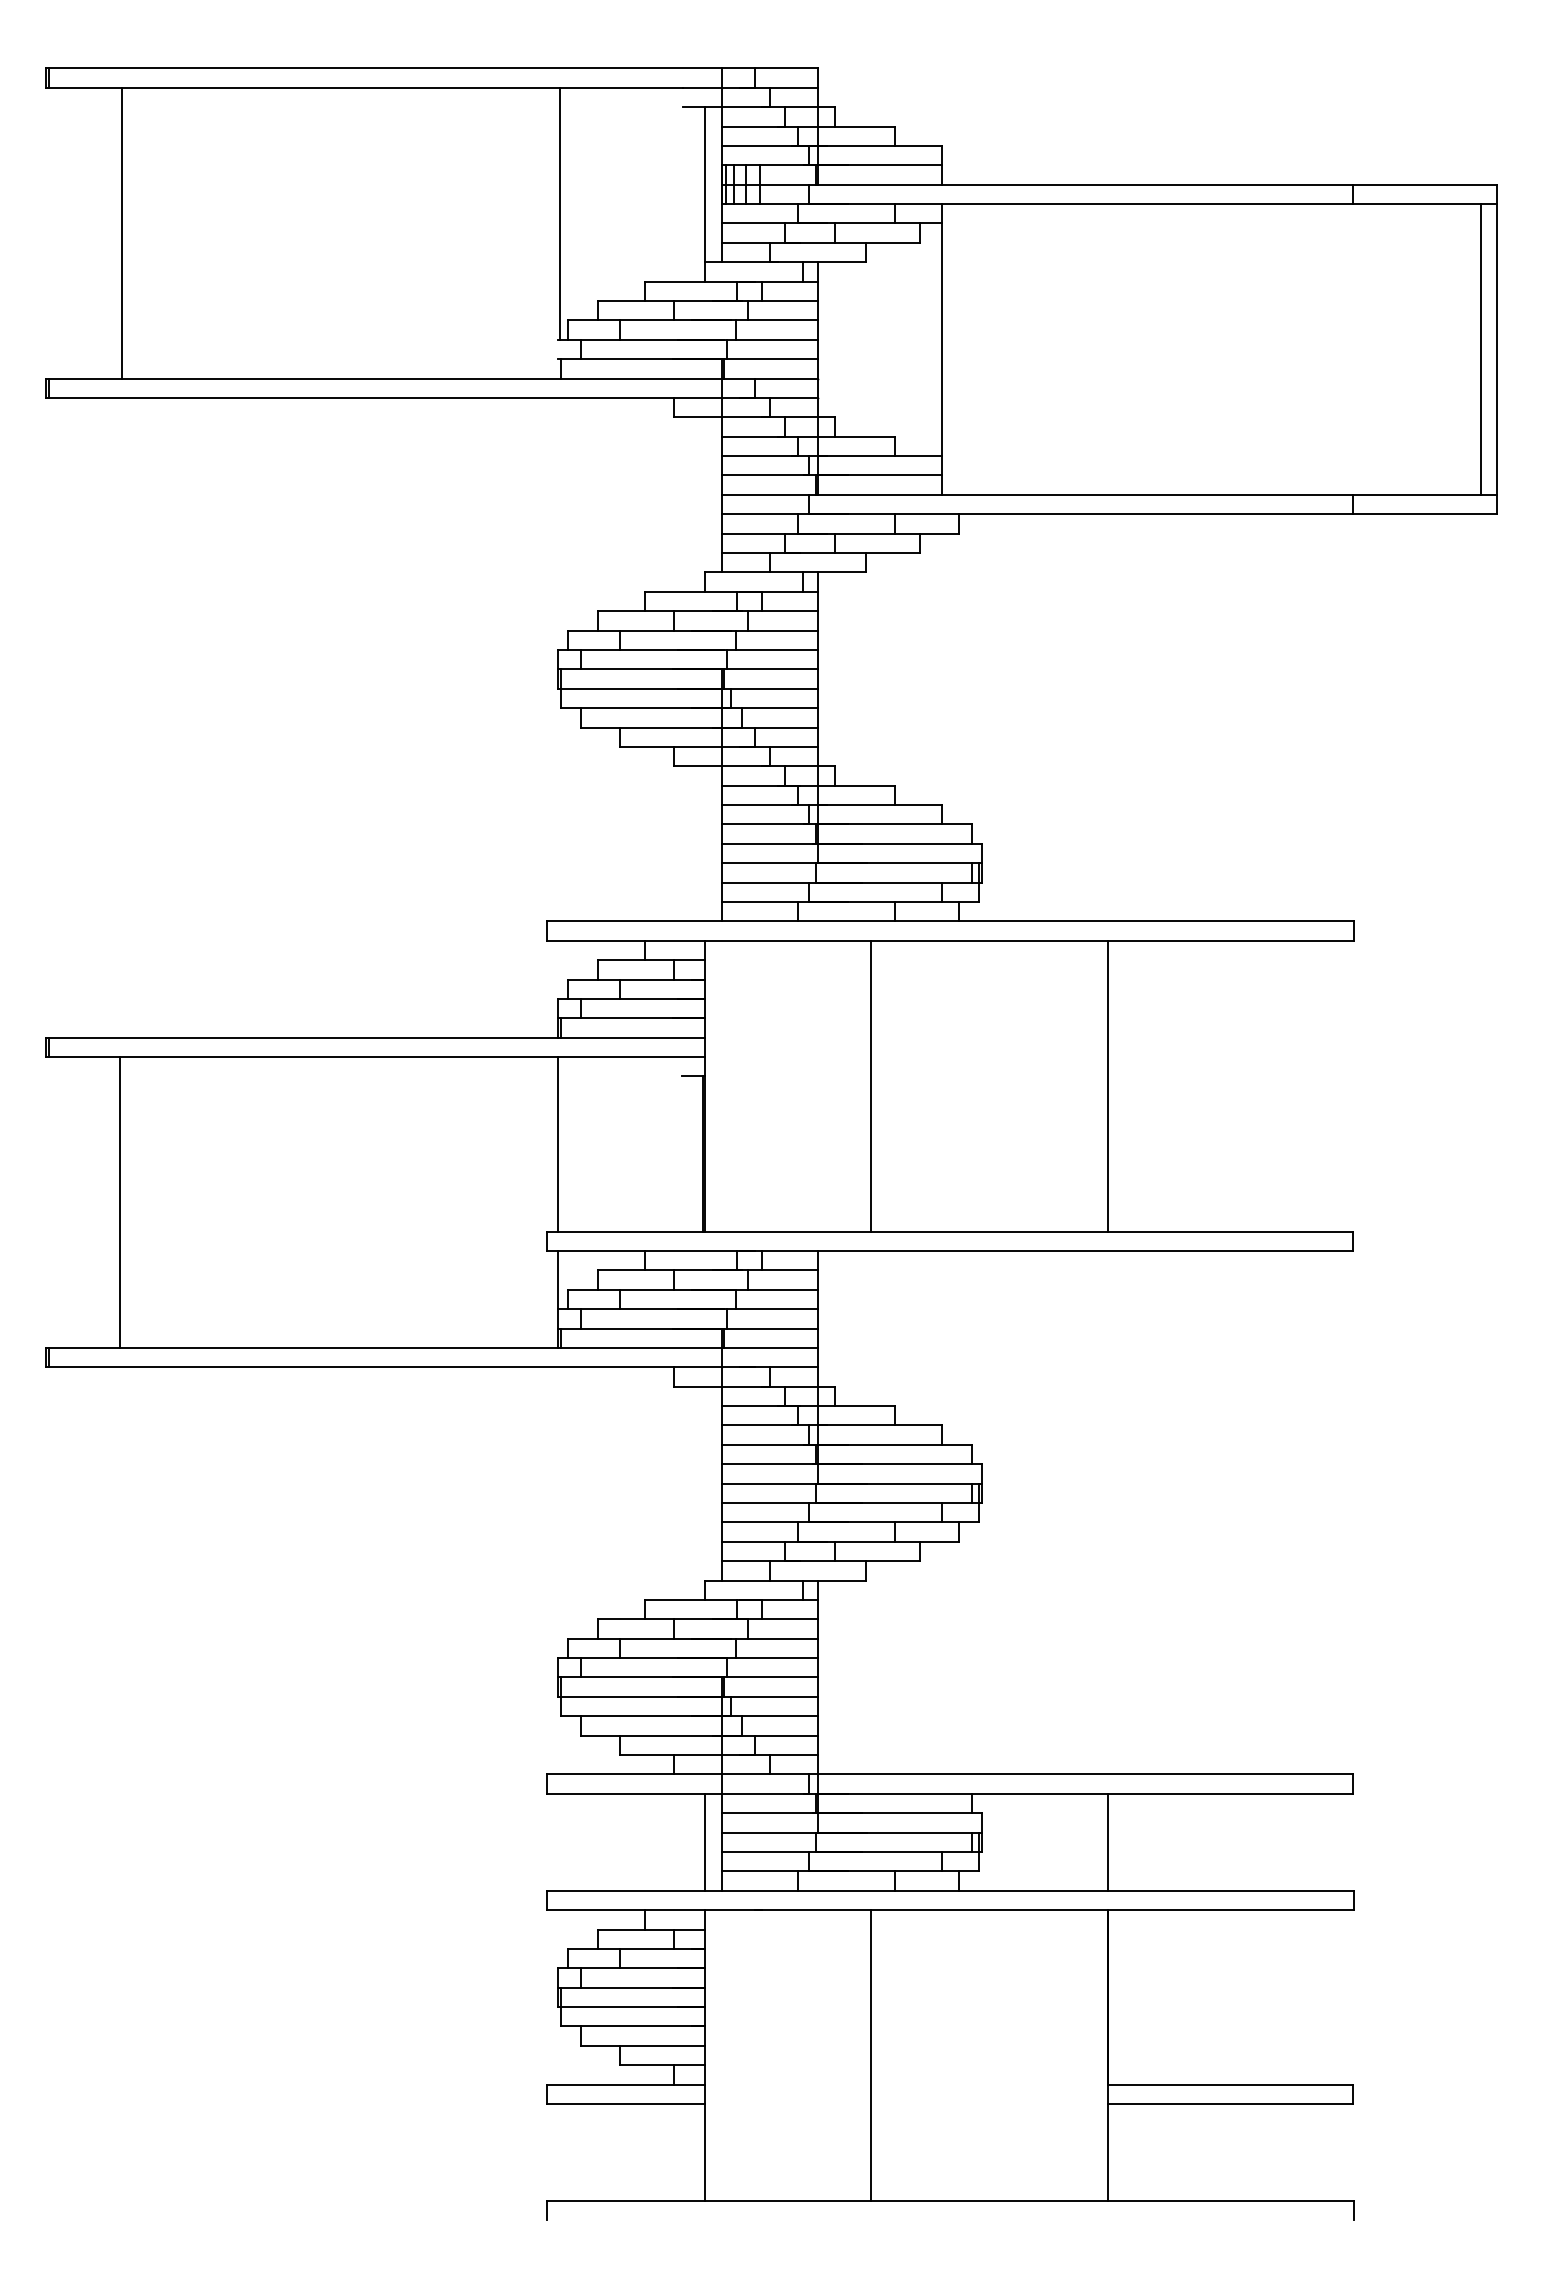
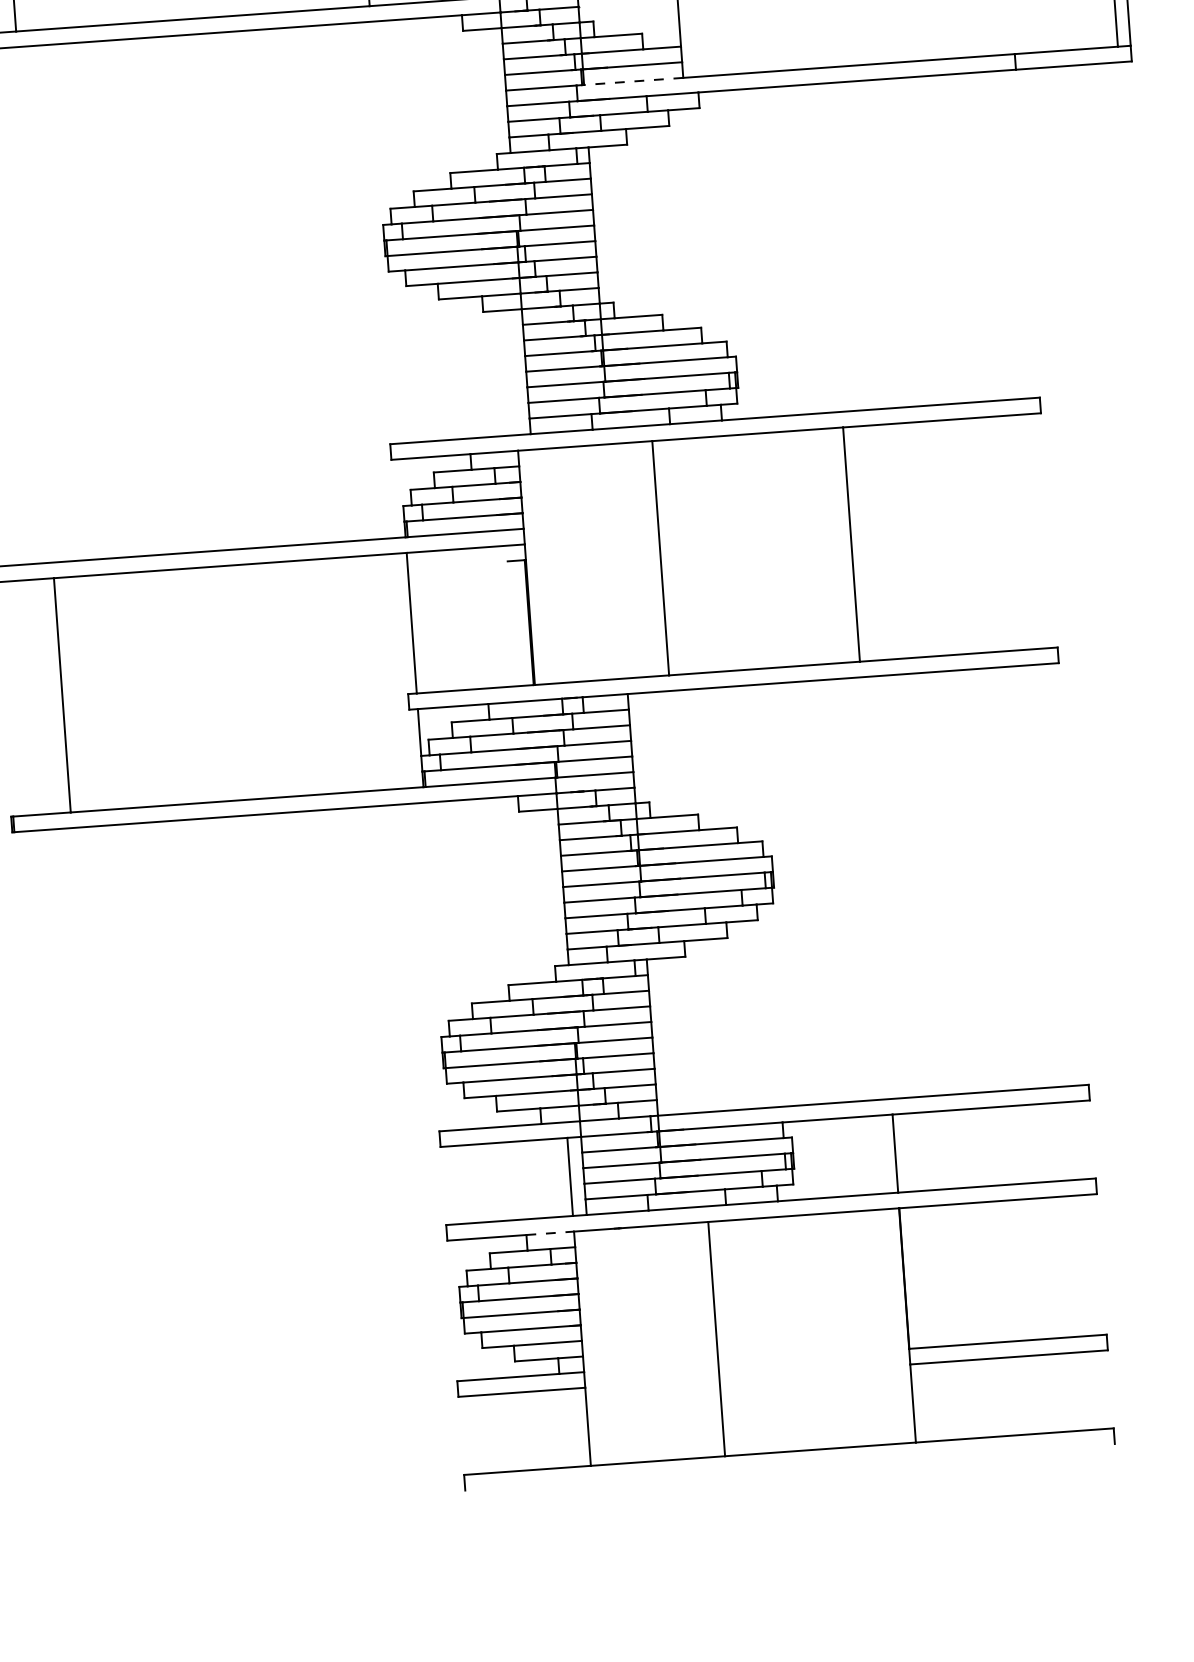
line: (879, 494) -> (633, 81), solid -> dashed
line: (674, 1910) -> (549, 1233), solid -> dashed

